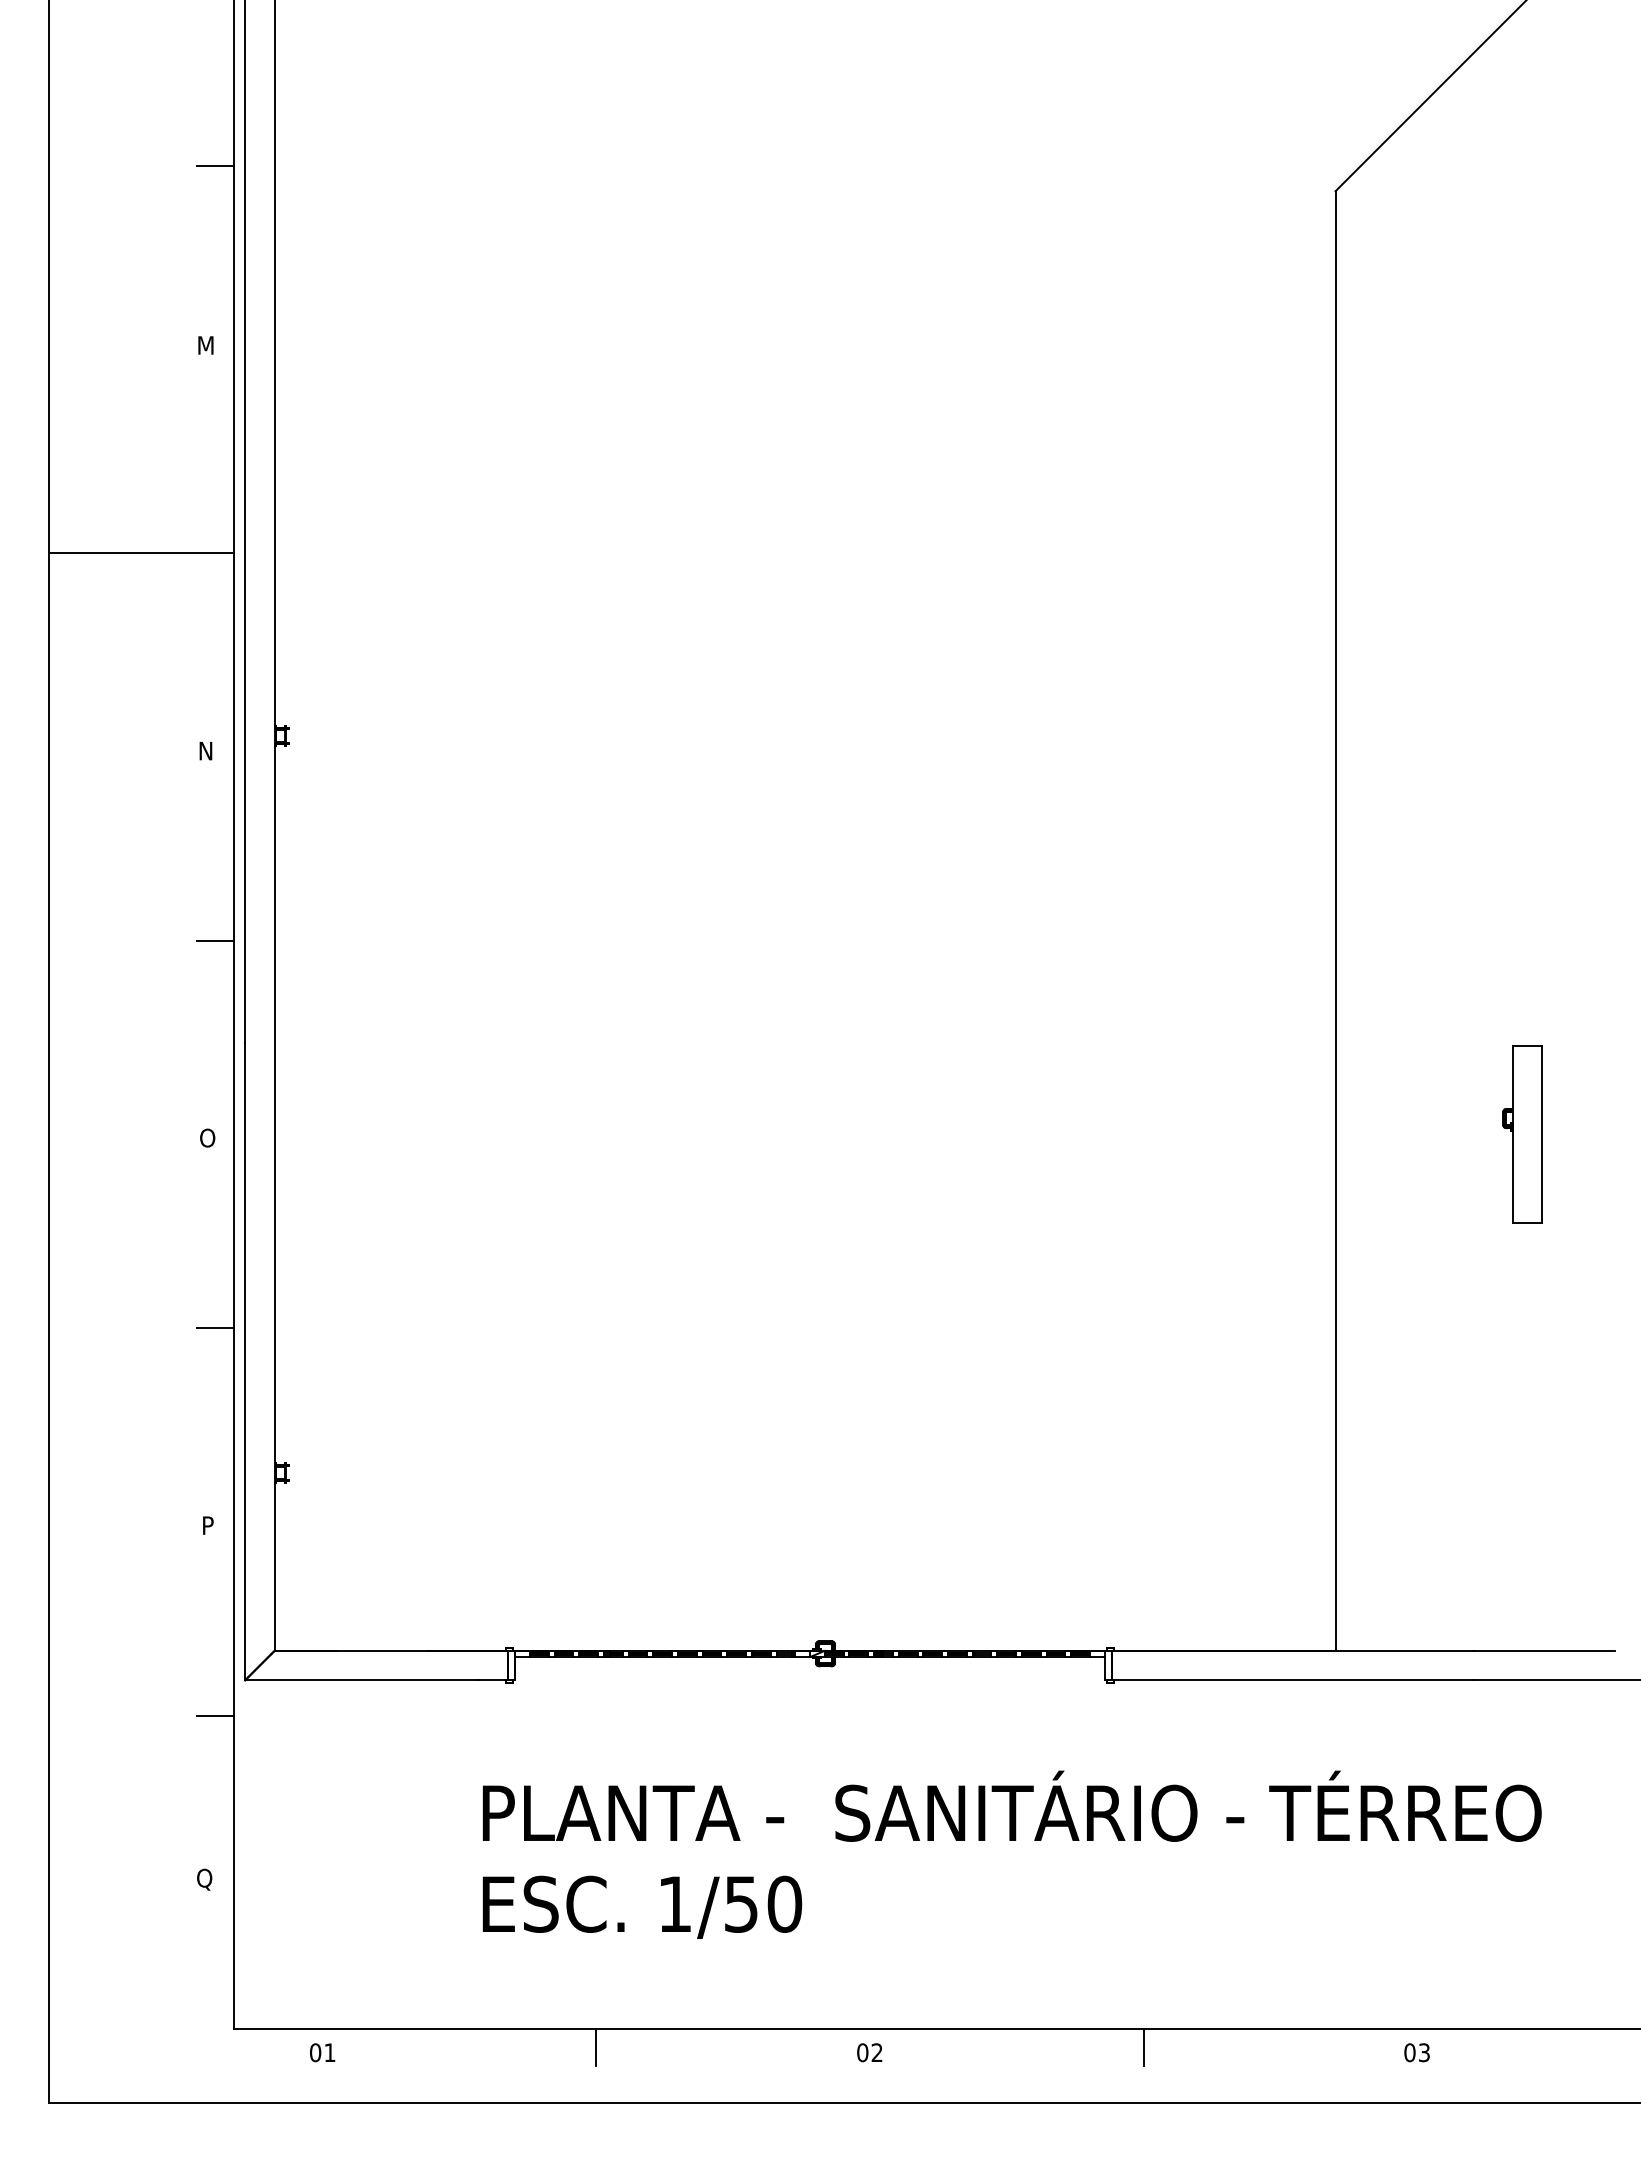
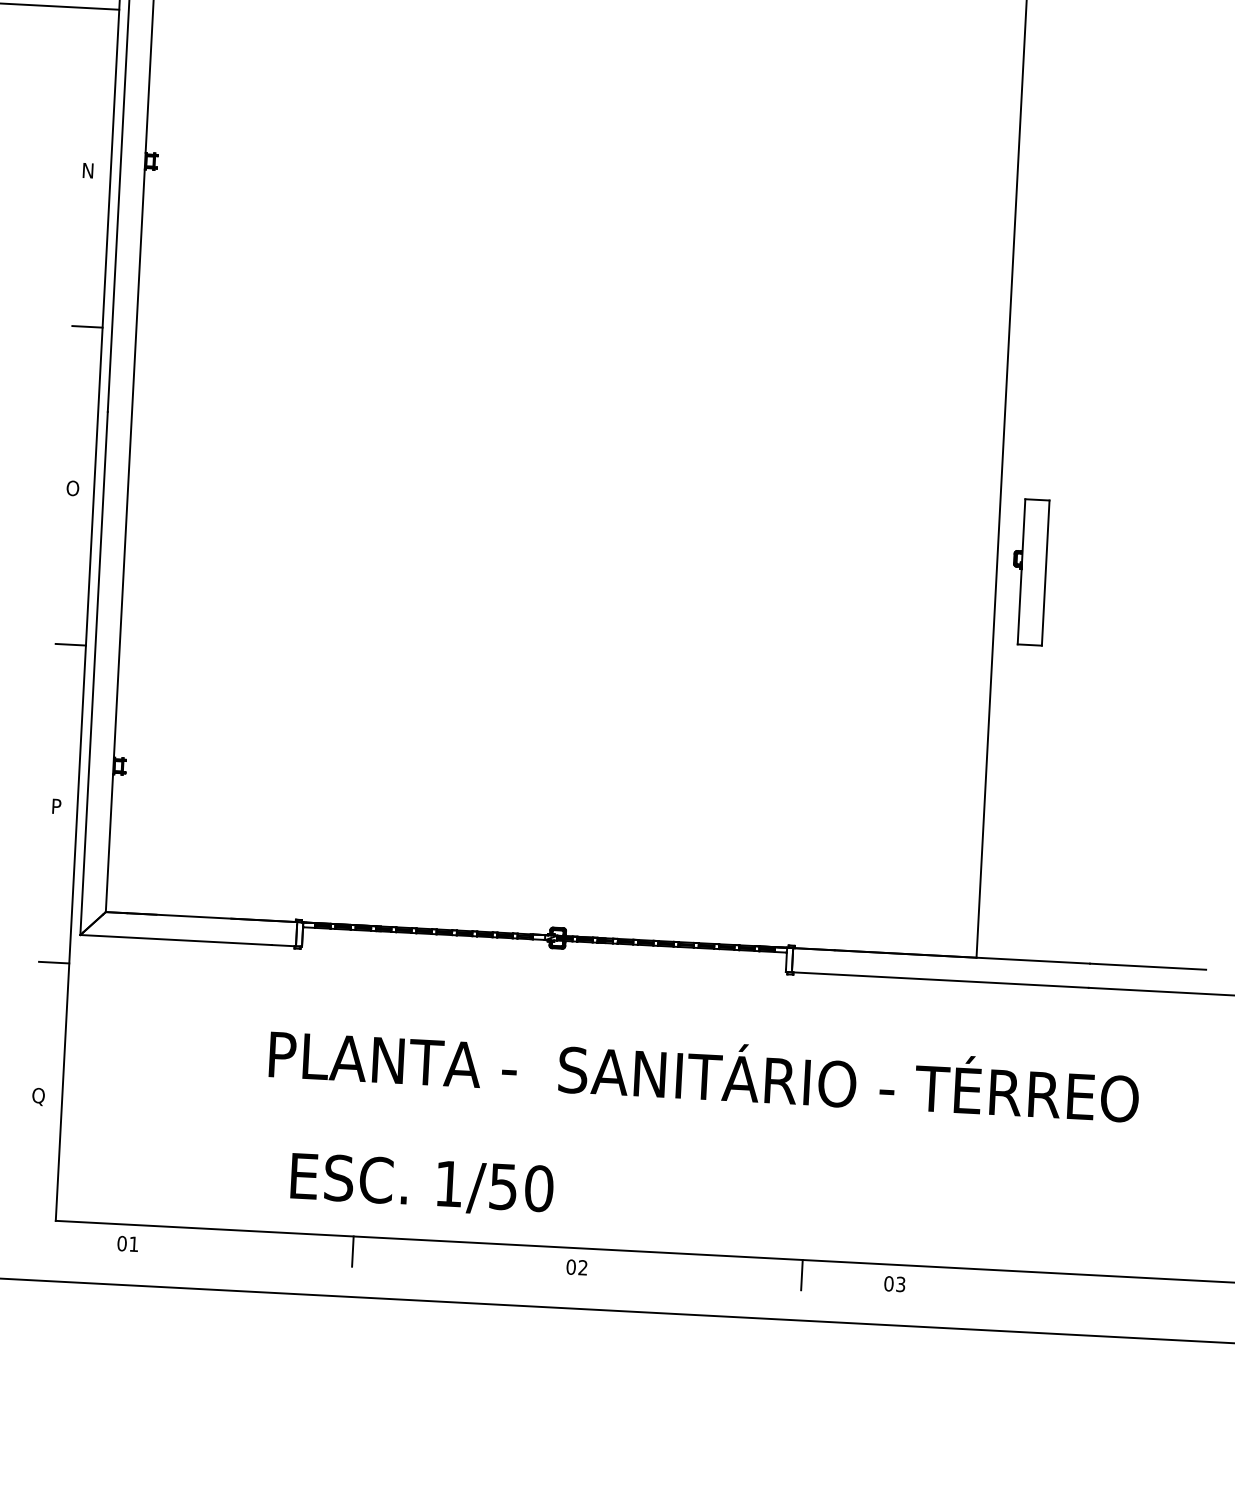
part: (1522, 1134) -> (1029, 572), moved
text: (642, 1906) -> (422, 1184), moved
text: (1416, 2052) -> (894, 1283), moved

